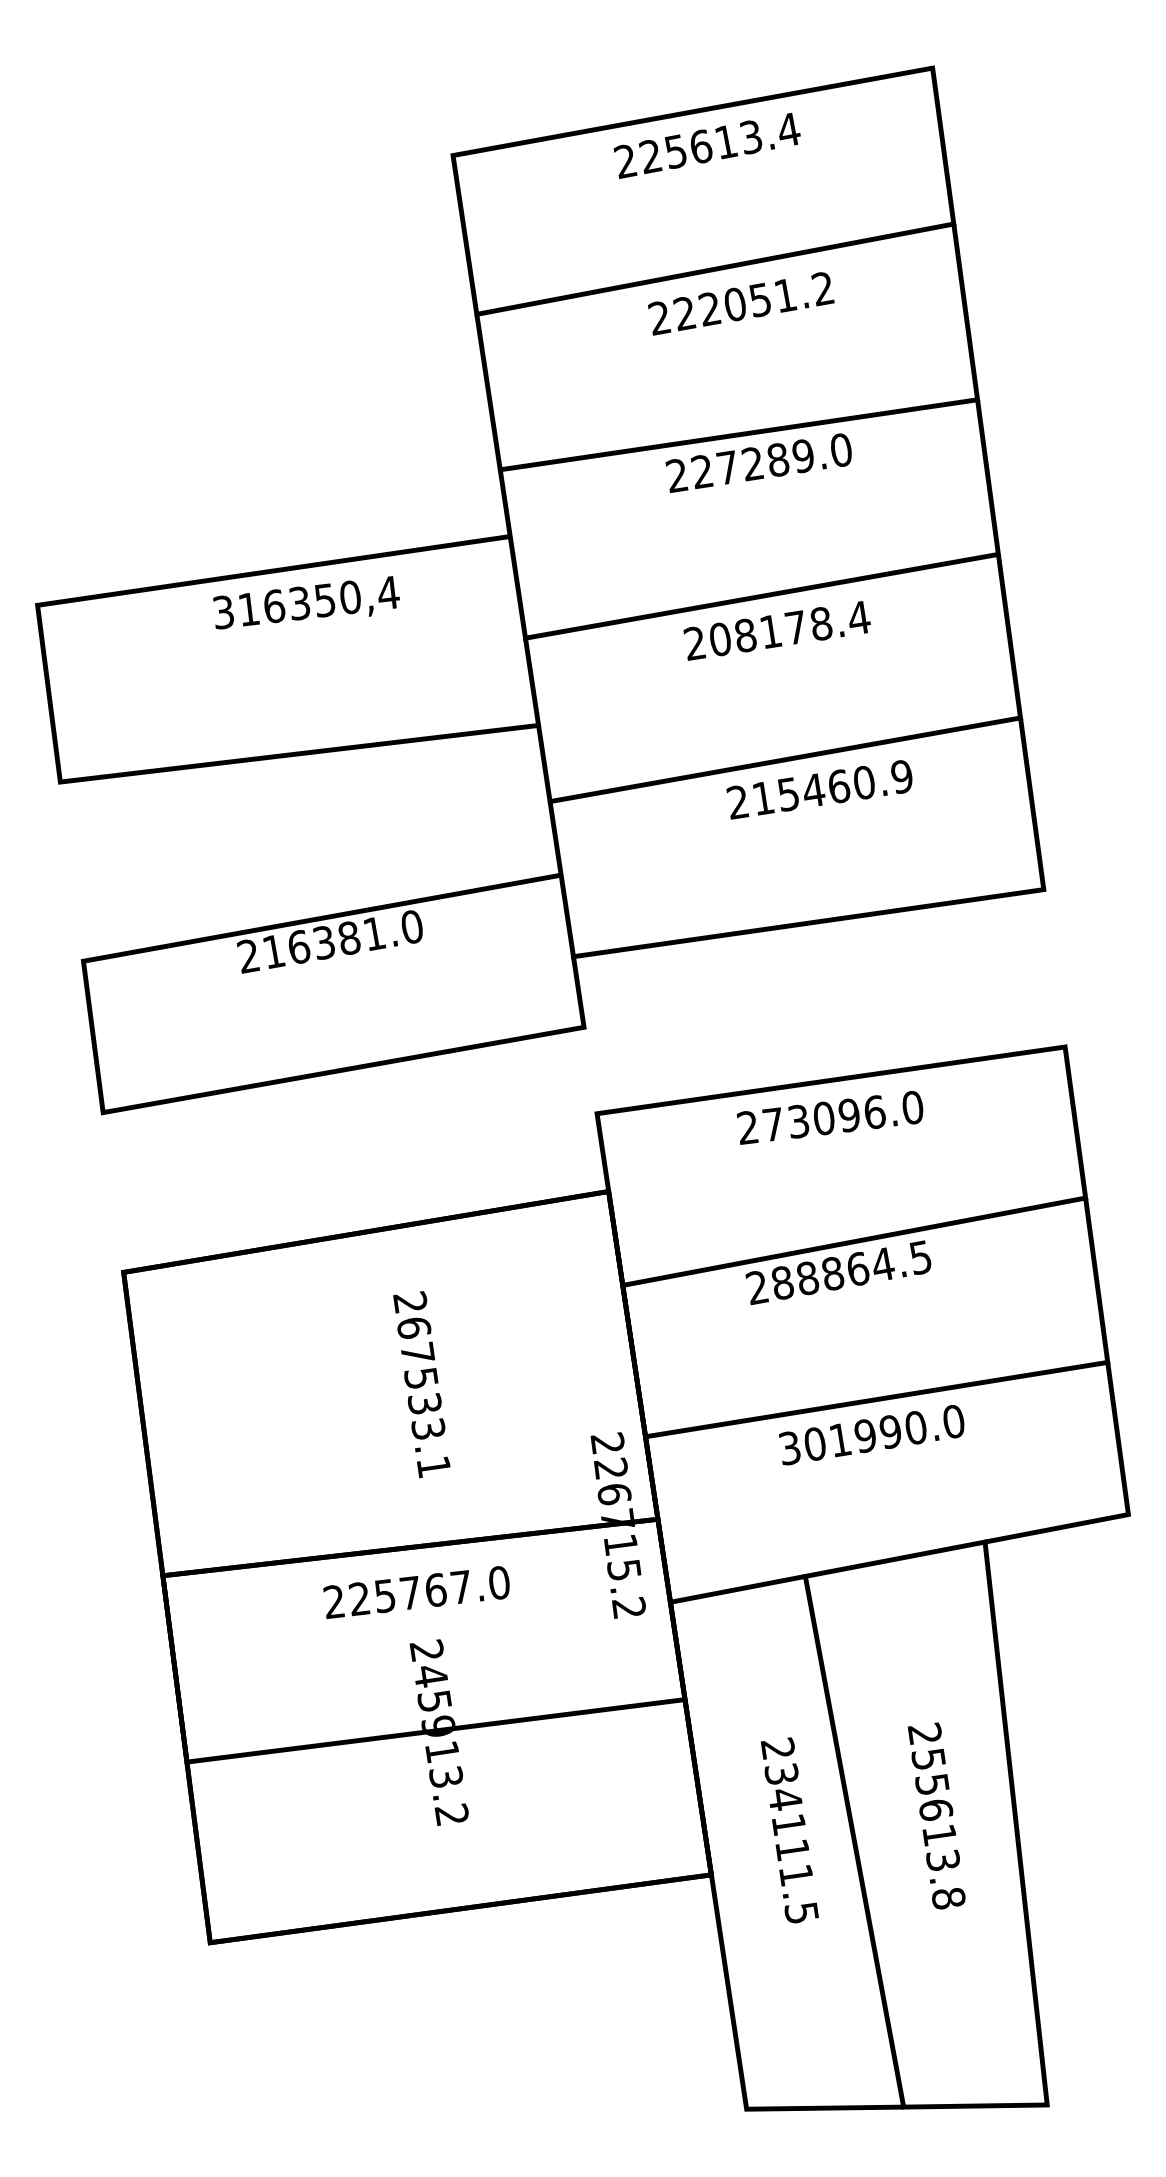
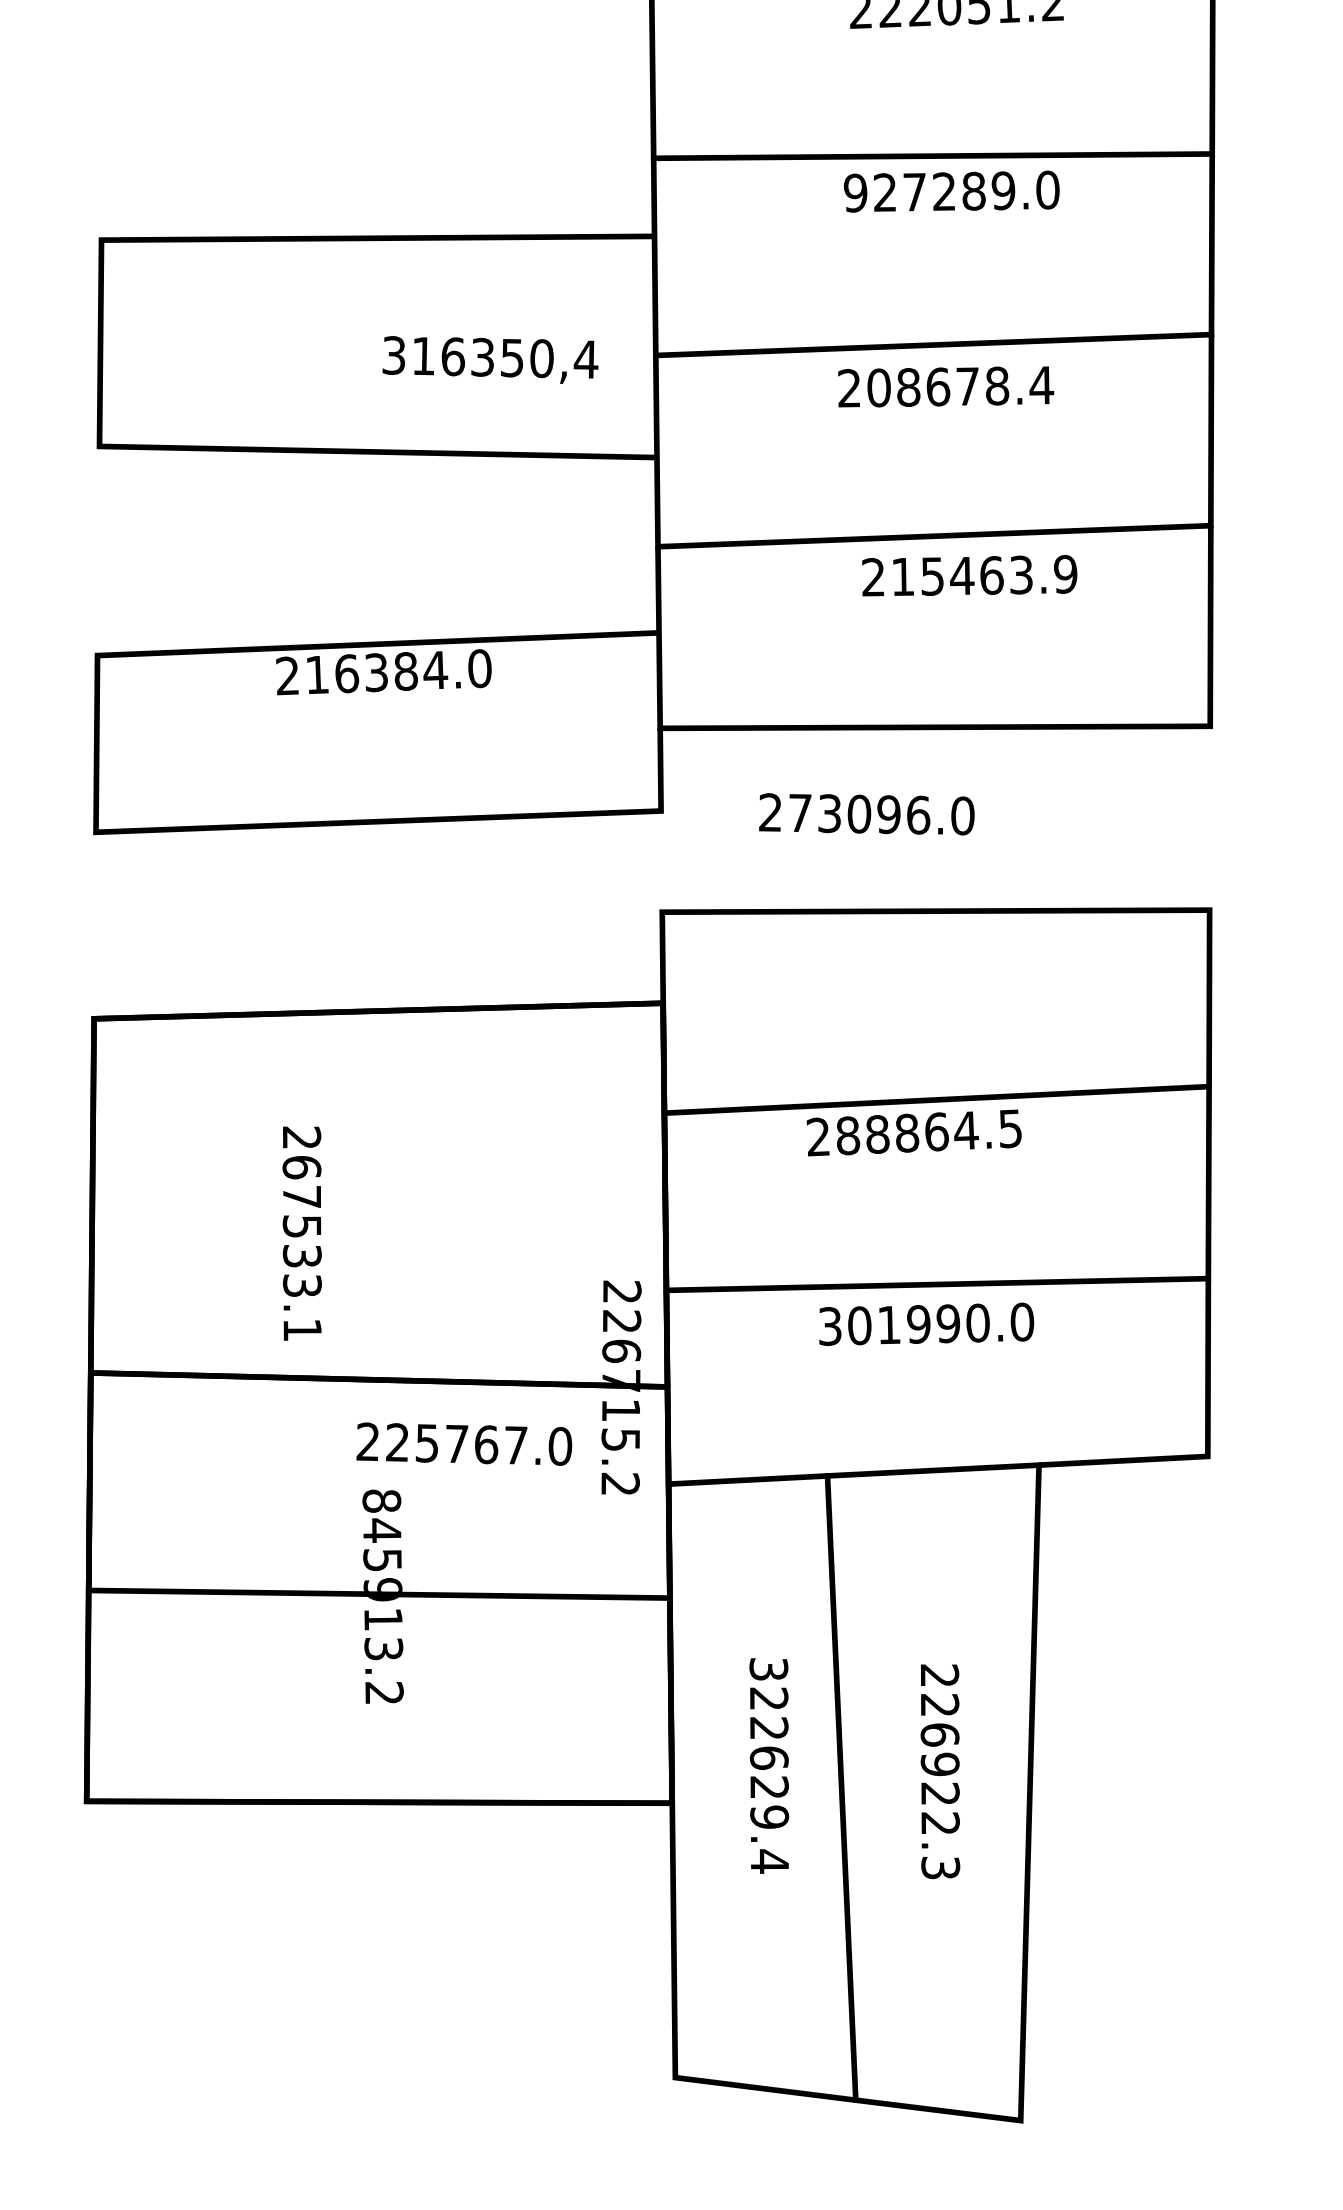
text: (676, 476) -> (854, 194), 227289.0 -> 927289.0
text: (306, 602) -> (490, 357), moved
text: (771, 631) -> (939, 386), 208178.4 -> 208678.4
text: (863, 782) -> (1020, 574), 215460.9 -> 215463.9
text: (374, 933) -> (435, 670), 216381.0 -> 216384.0
text: (829, 1117) -> (865, 813), moved
text: (421, 1384) -> (301, 1233), moved
text: (416, 1592) -> (463, 1444), moved
text: (426, 1650) -> (381, 1500), 245913.2 -> 845913.2
text: (938, 1828) -> (940, 1786), 255613.8 -> 226922.3
text: (789, 1830) -> (768, 1764), 234111.5 -> 322629.4

